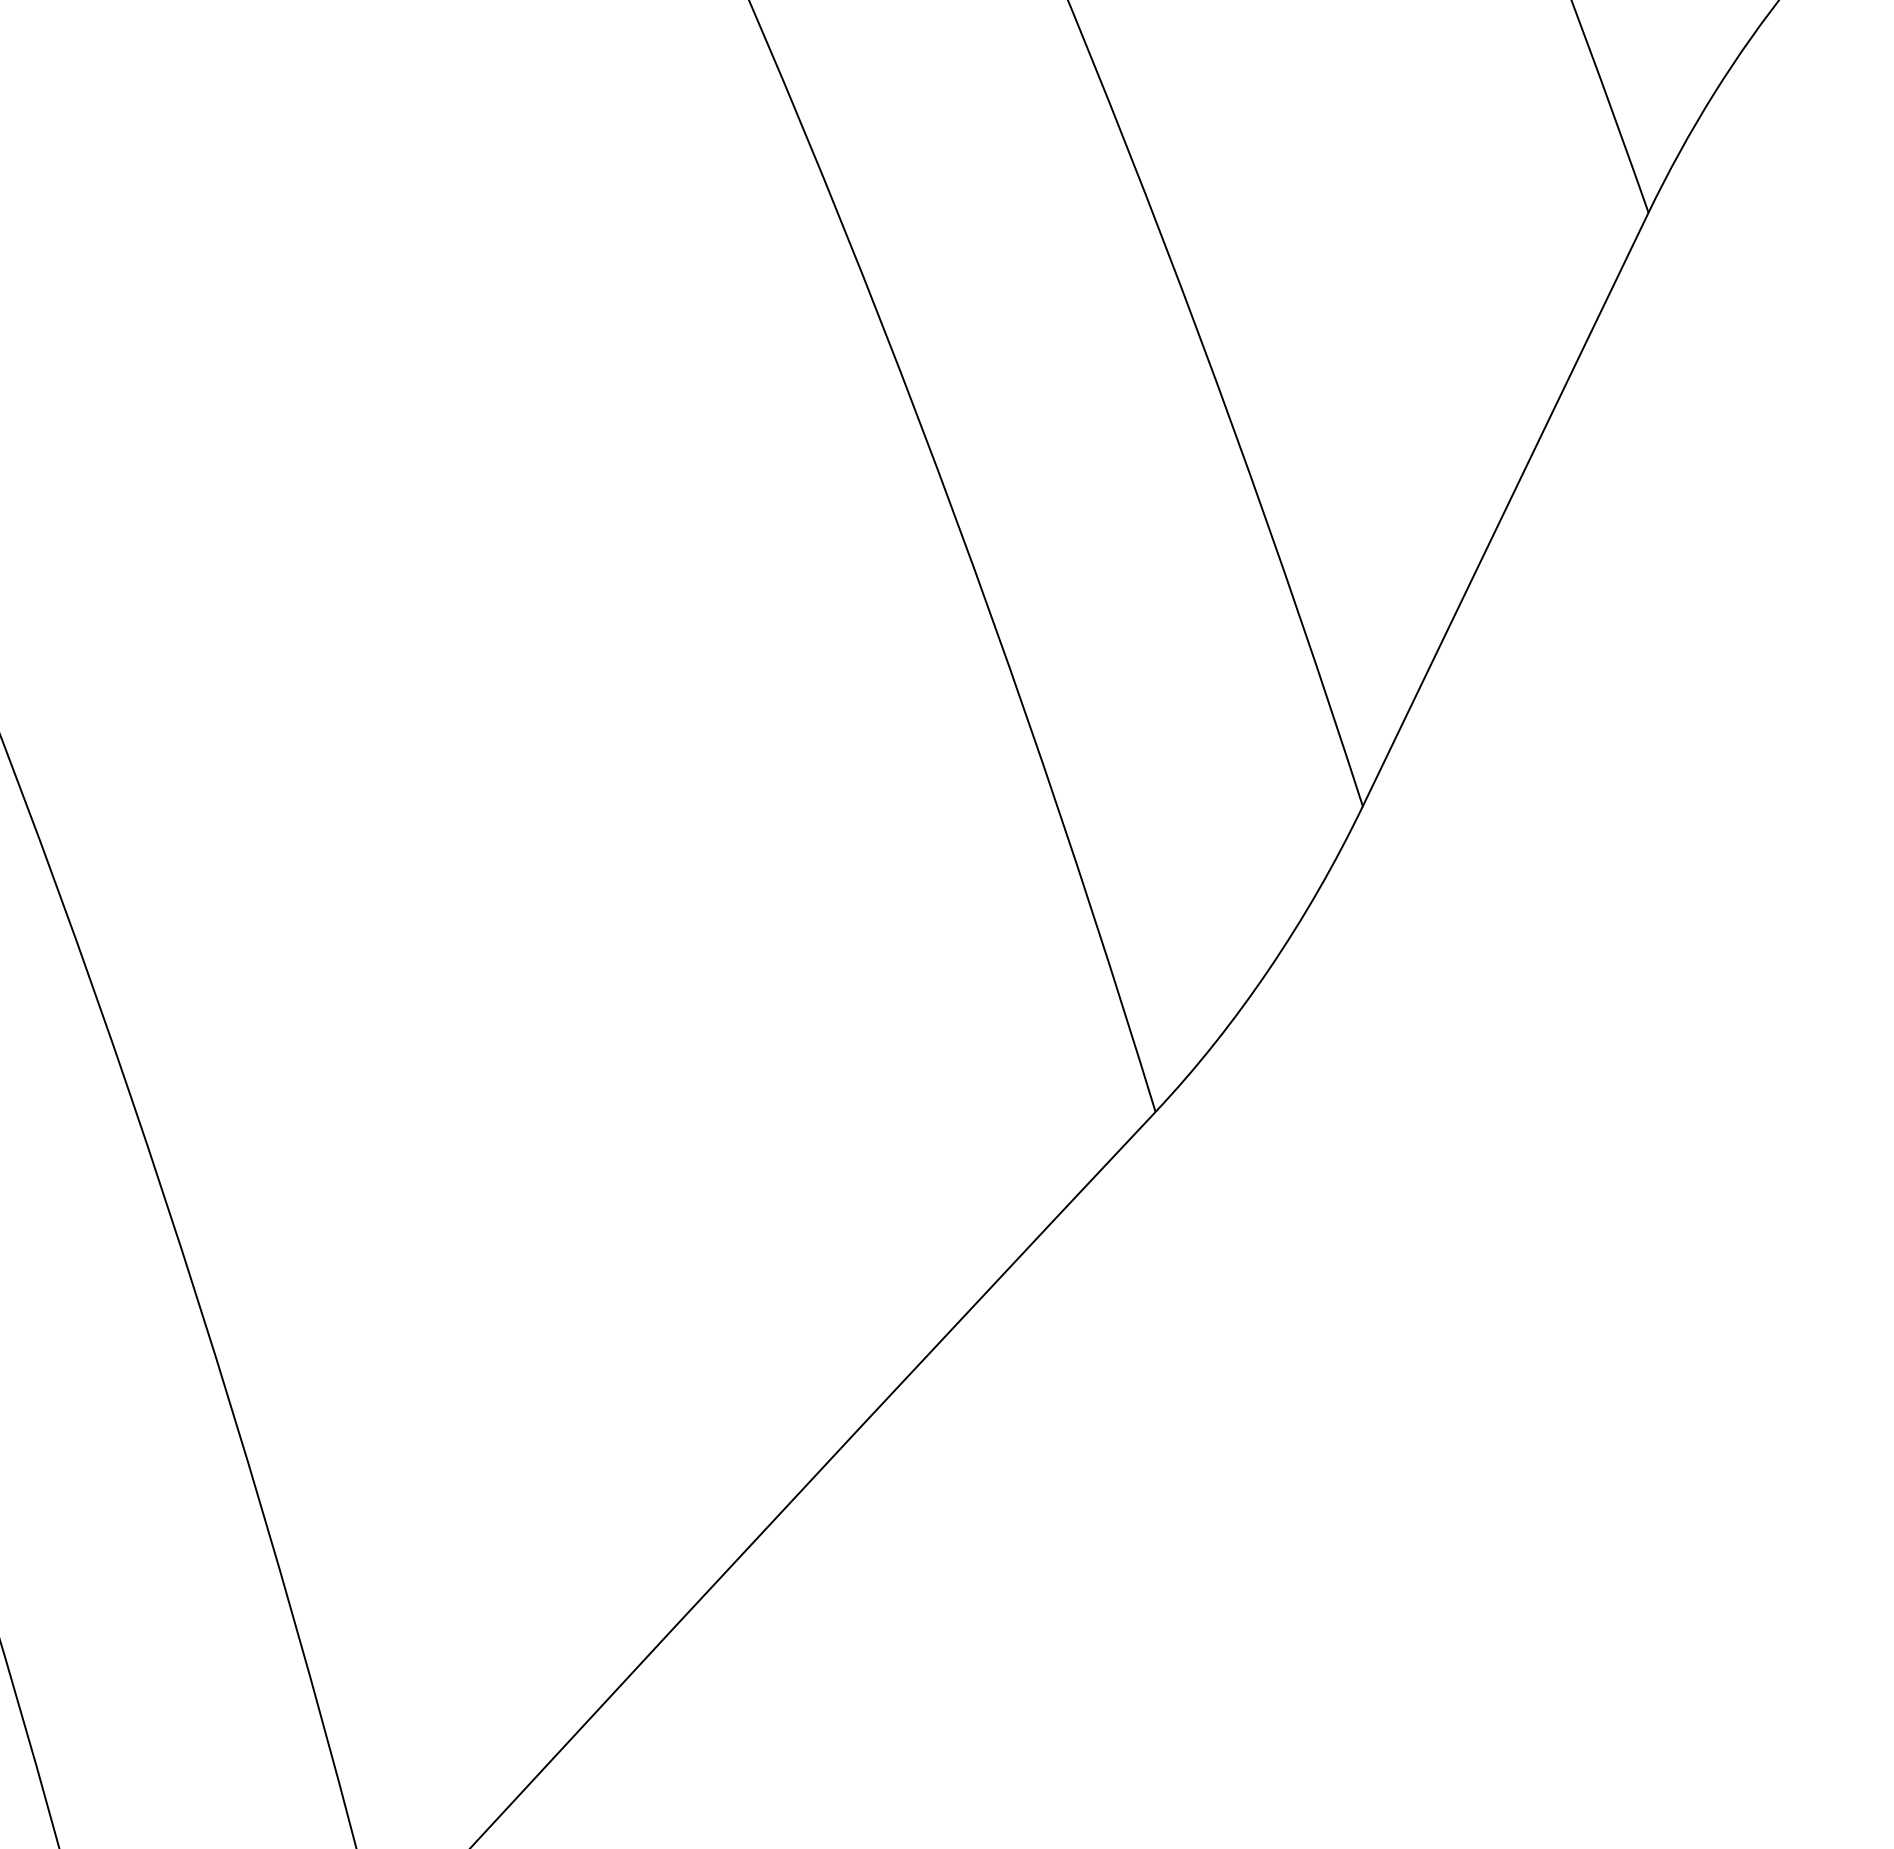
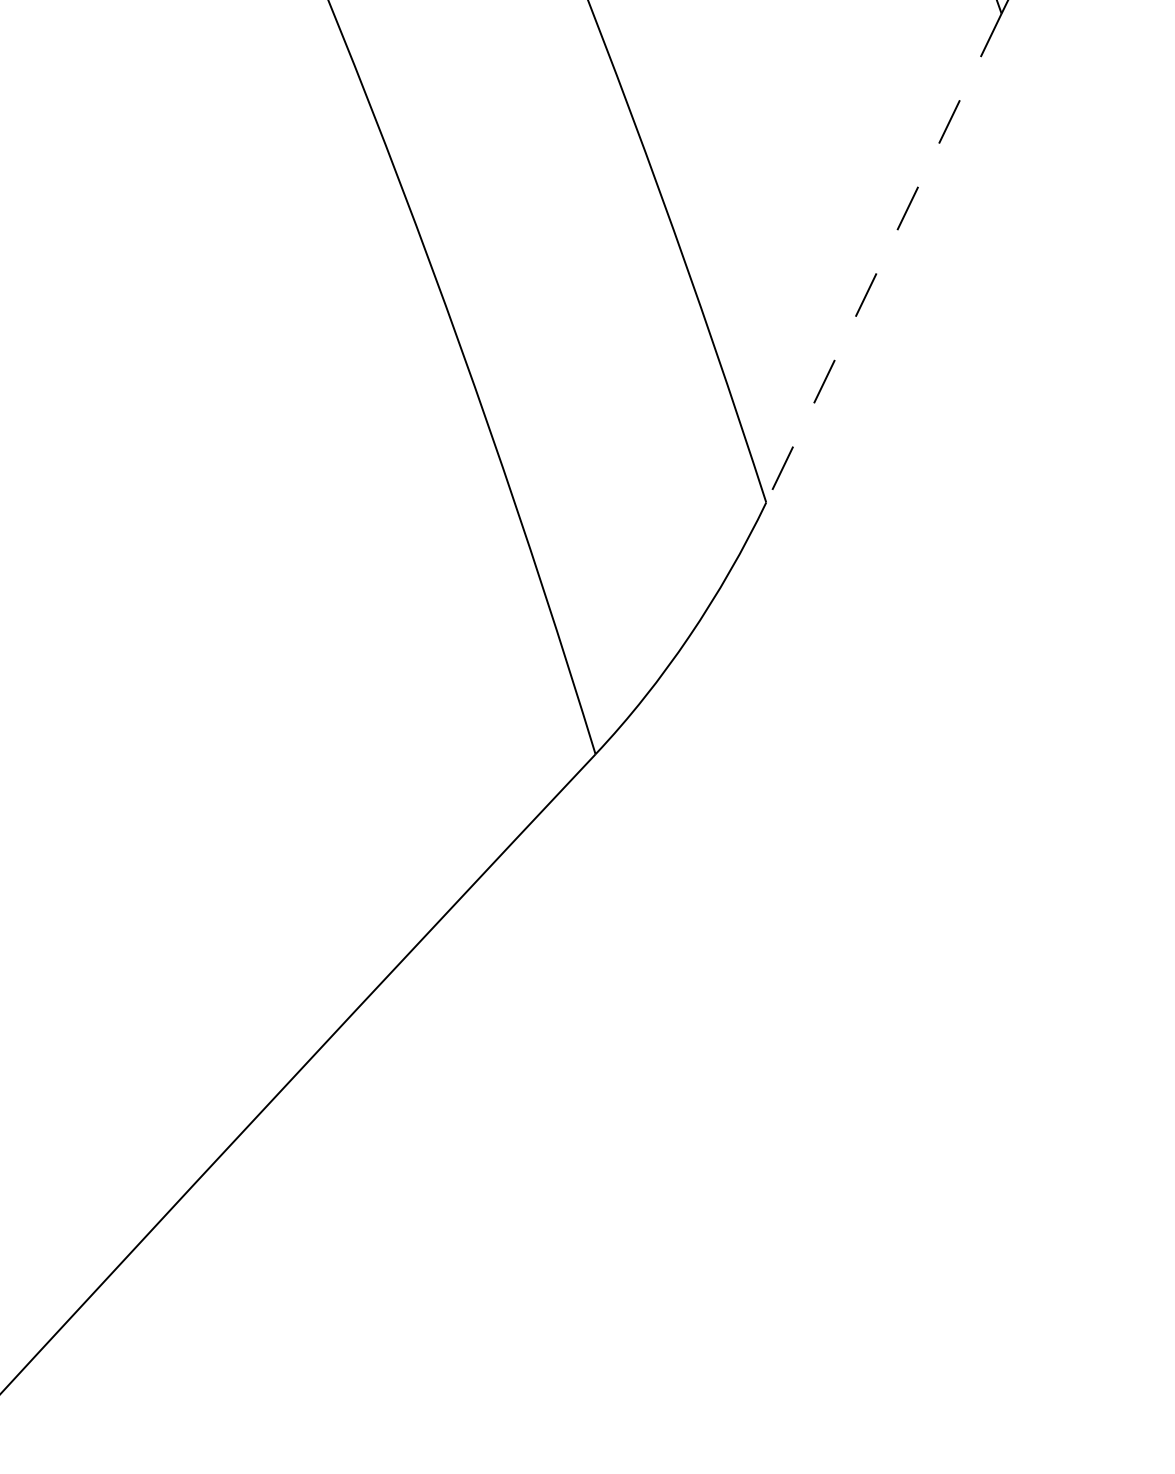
line: (1505, 509) -> (883, 258), solid -> dashed

